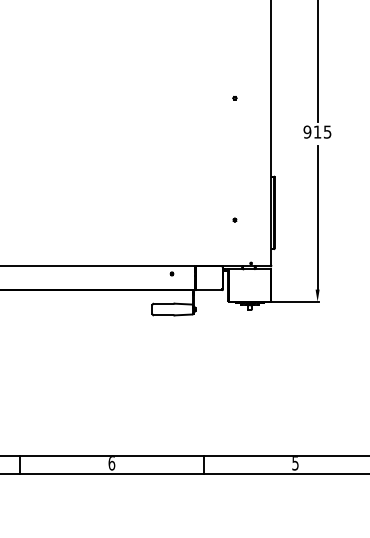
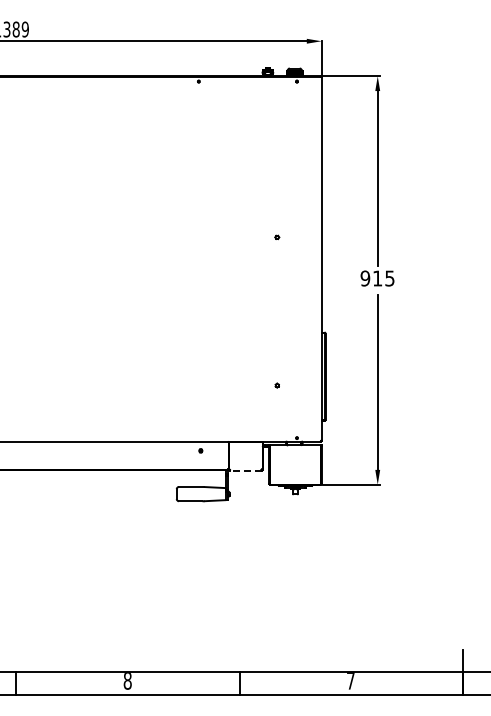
line: (209, 290) -> (246, 470), solid -> dashed
text: (111, 463) -> (127, 681), 6 -> 8
text: (295, 463) -> (350, 681), 5 -> 7

